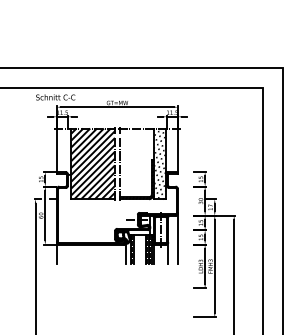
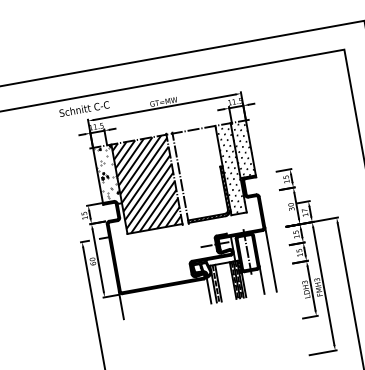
hatch: (64, 150) -> (107, 173), added
hatch: (171, 150) -> (242, 149), added

